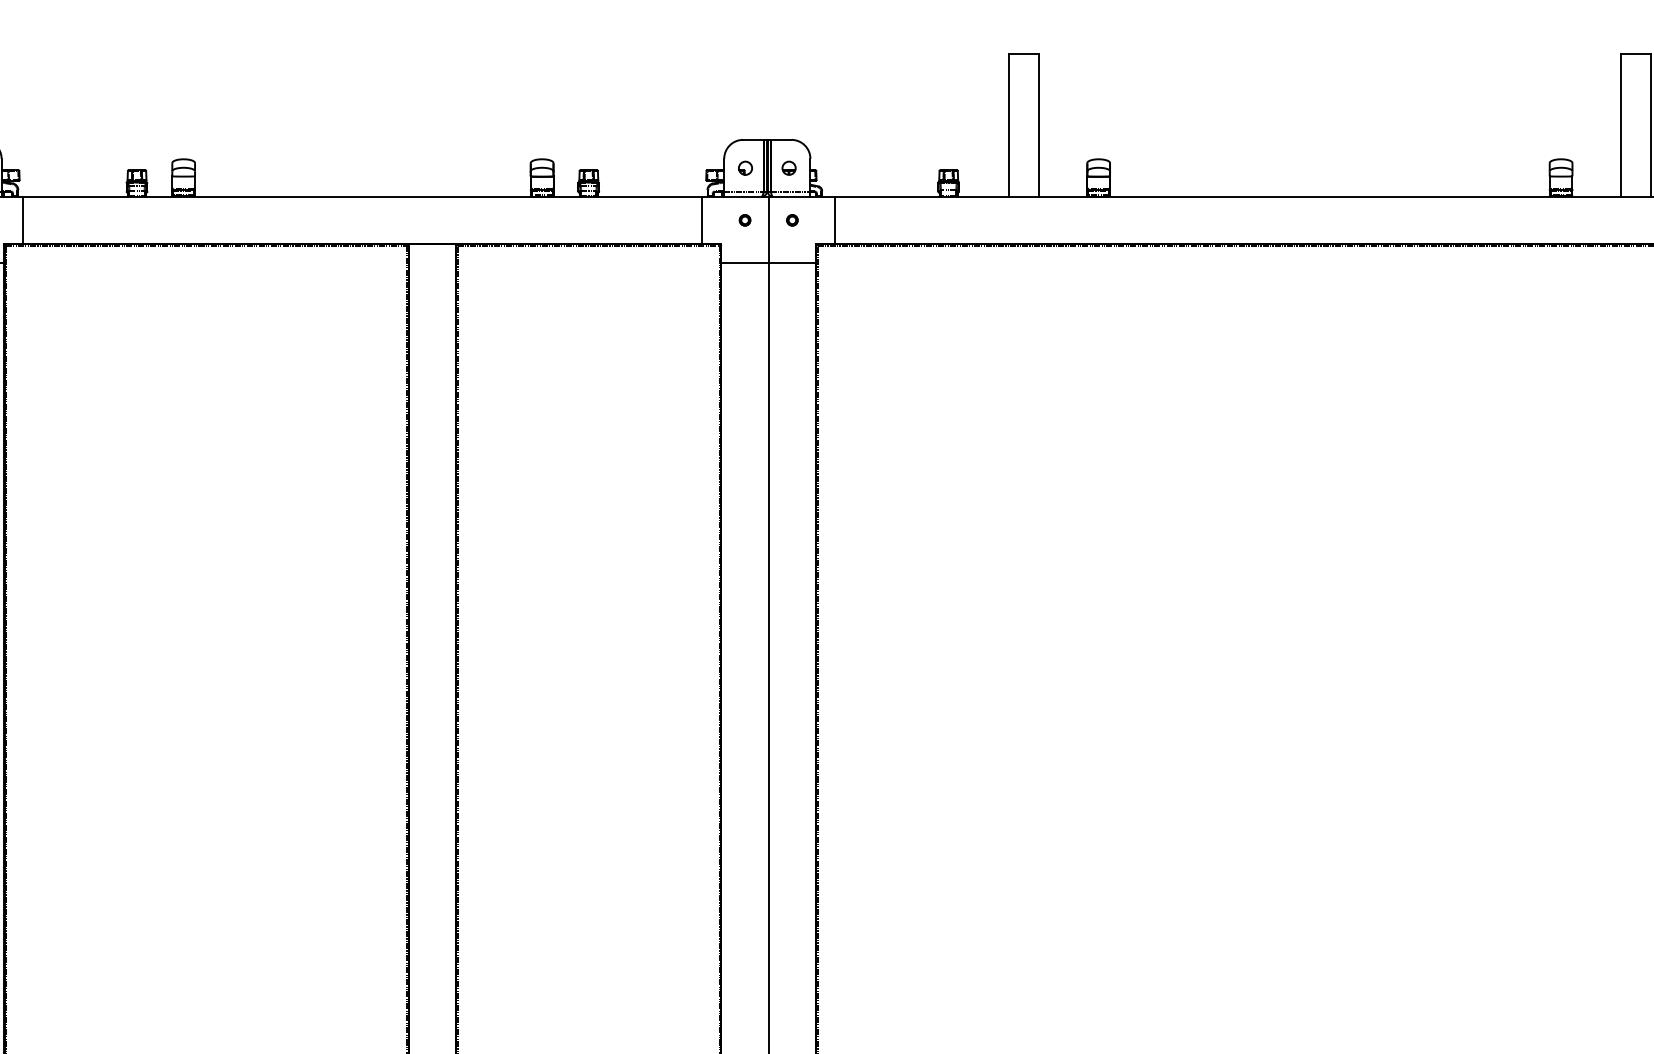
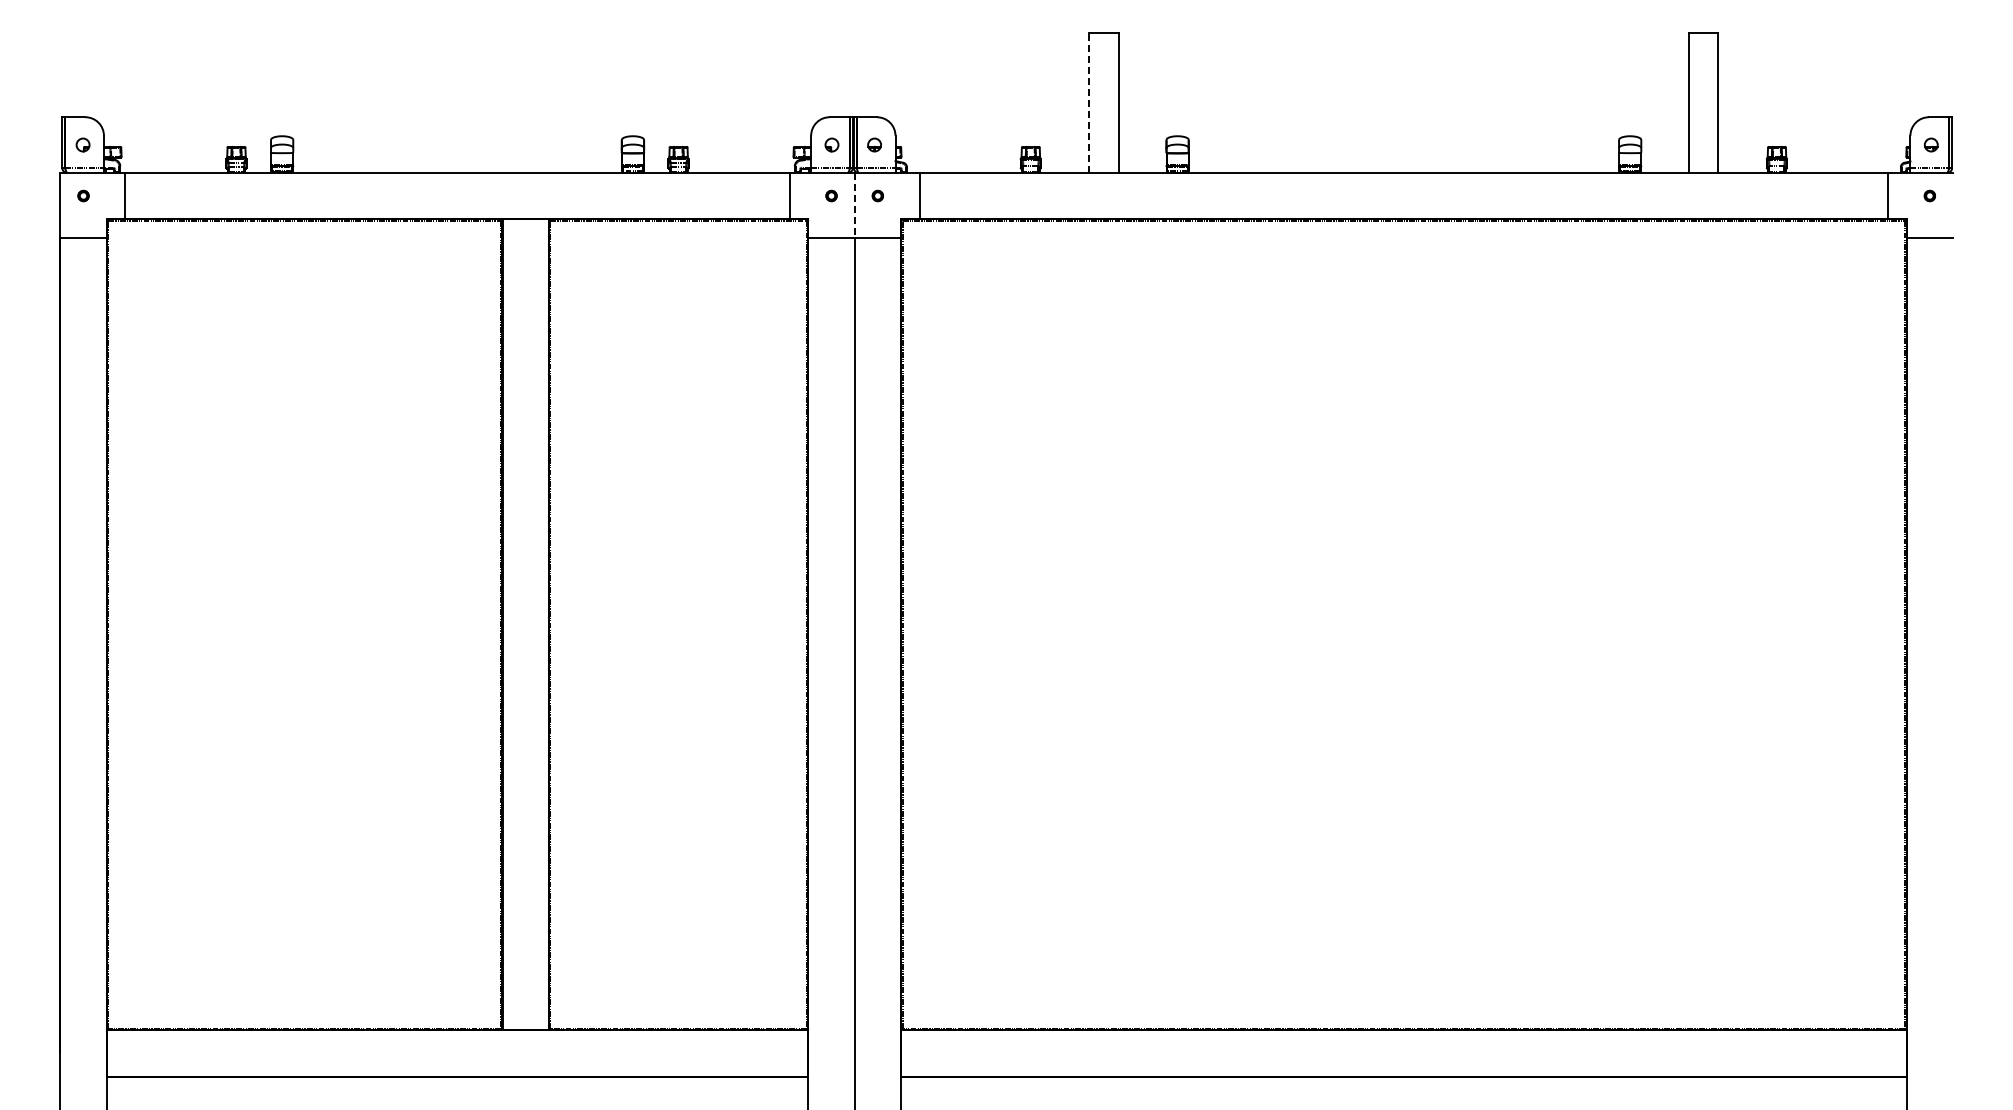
line: (1008, 125) -> (1089, 103), solid -> dashed
line: (768, 230) -> (854, 205), solid -> dashed

